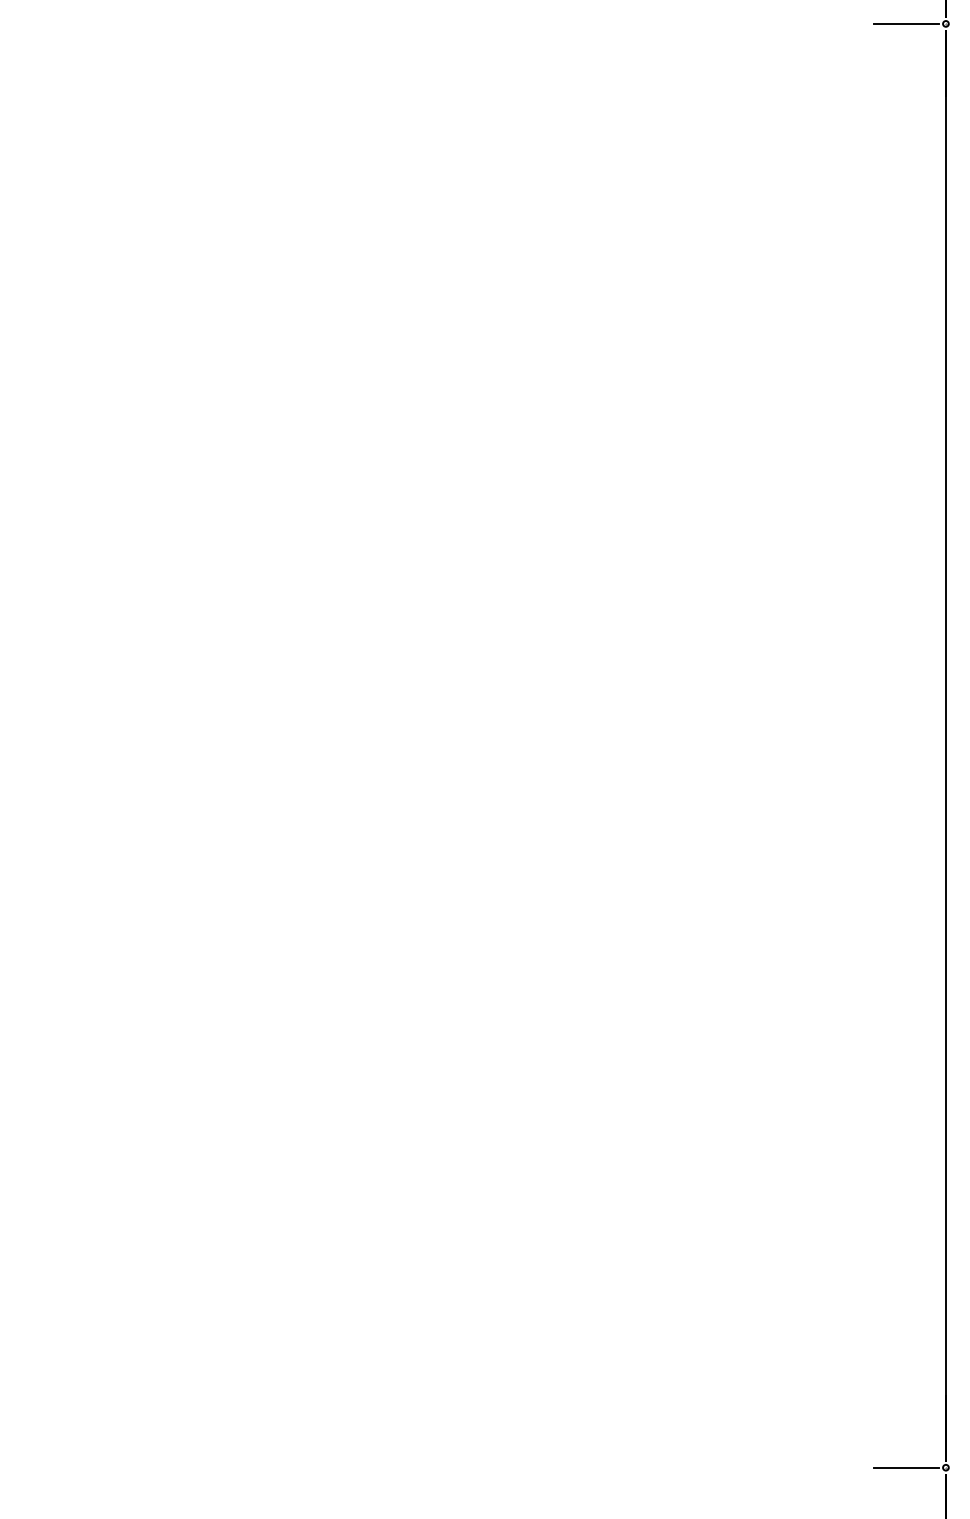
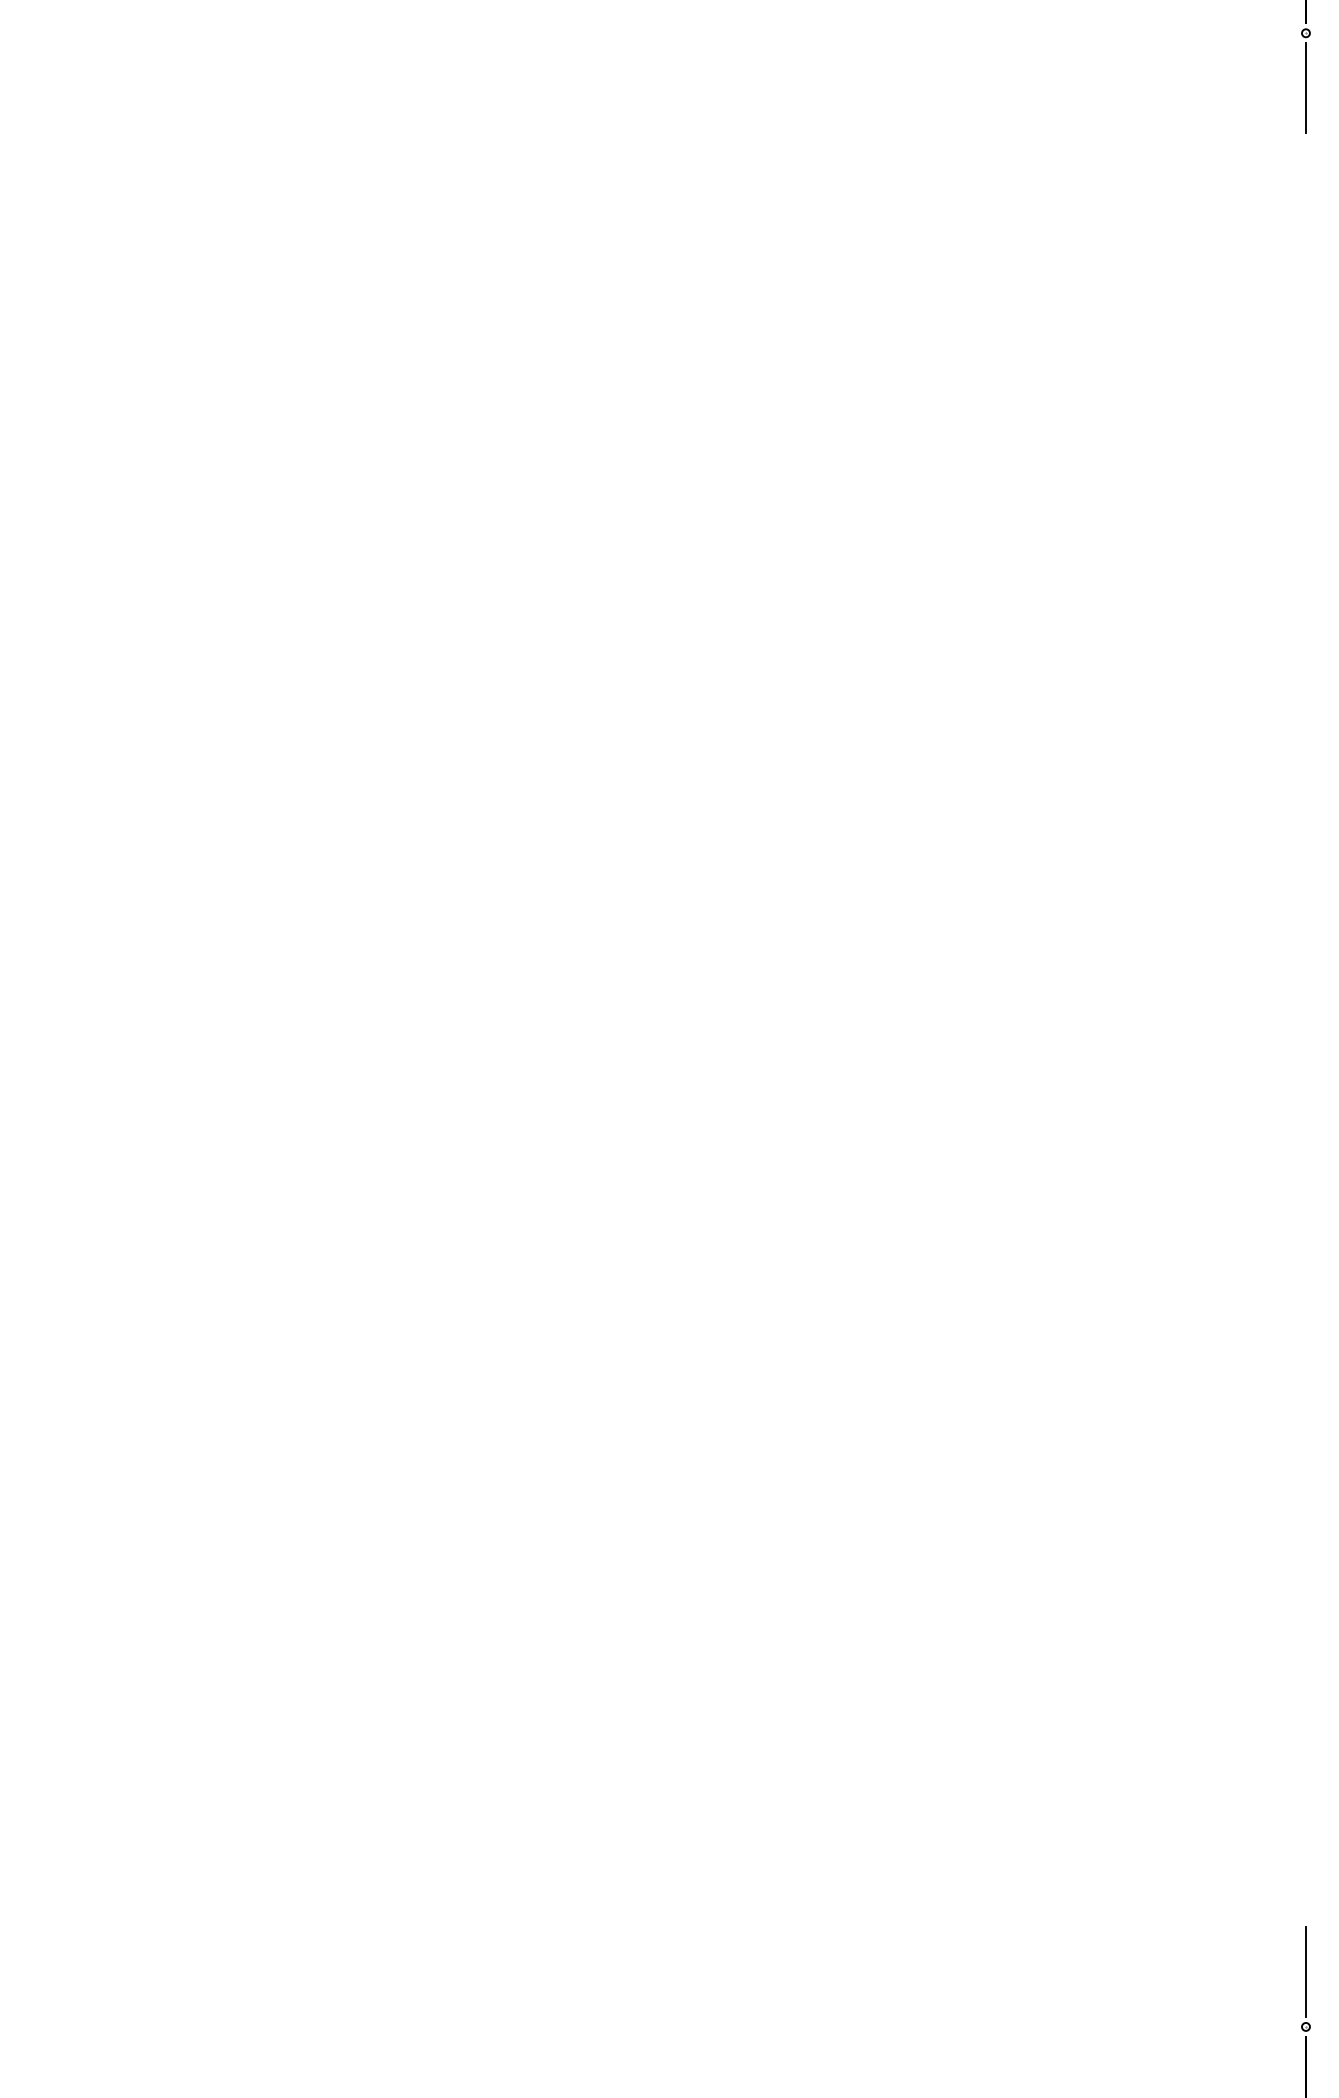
line: (906, 24) -> (1251, 33), removed
line: (945, 745) -> (1305, 1029), removed
line: (906, 1467) -> (1251, 2026), removed

